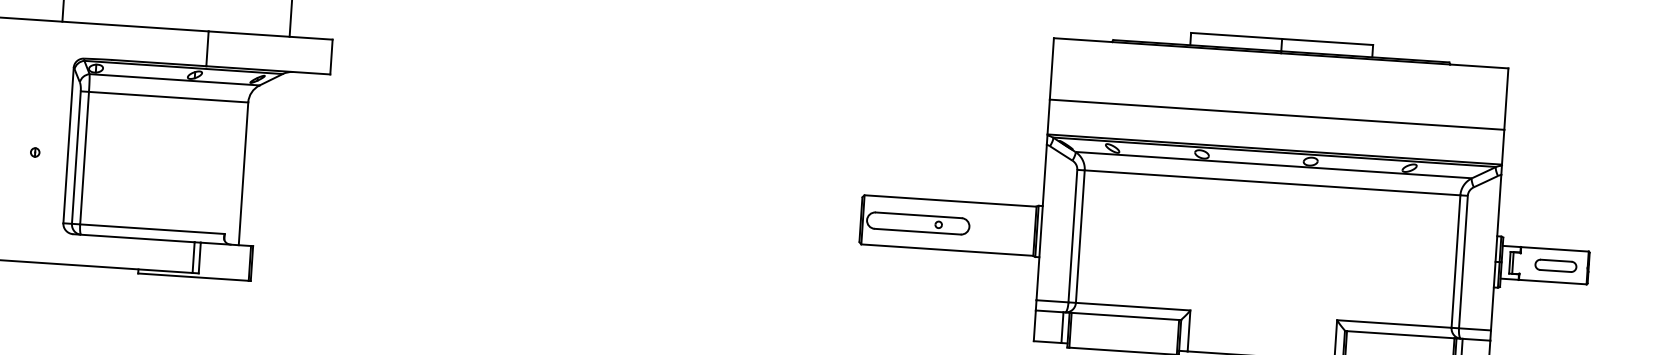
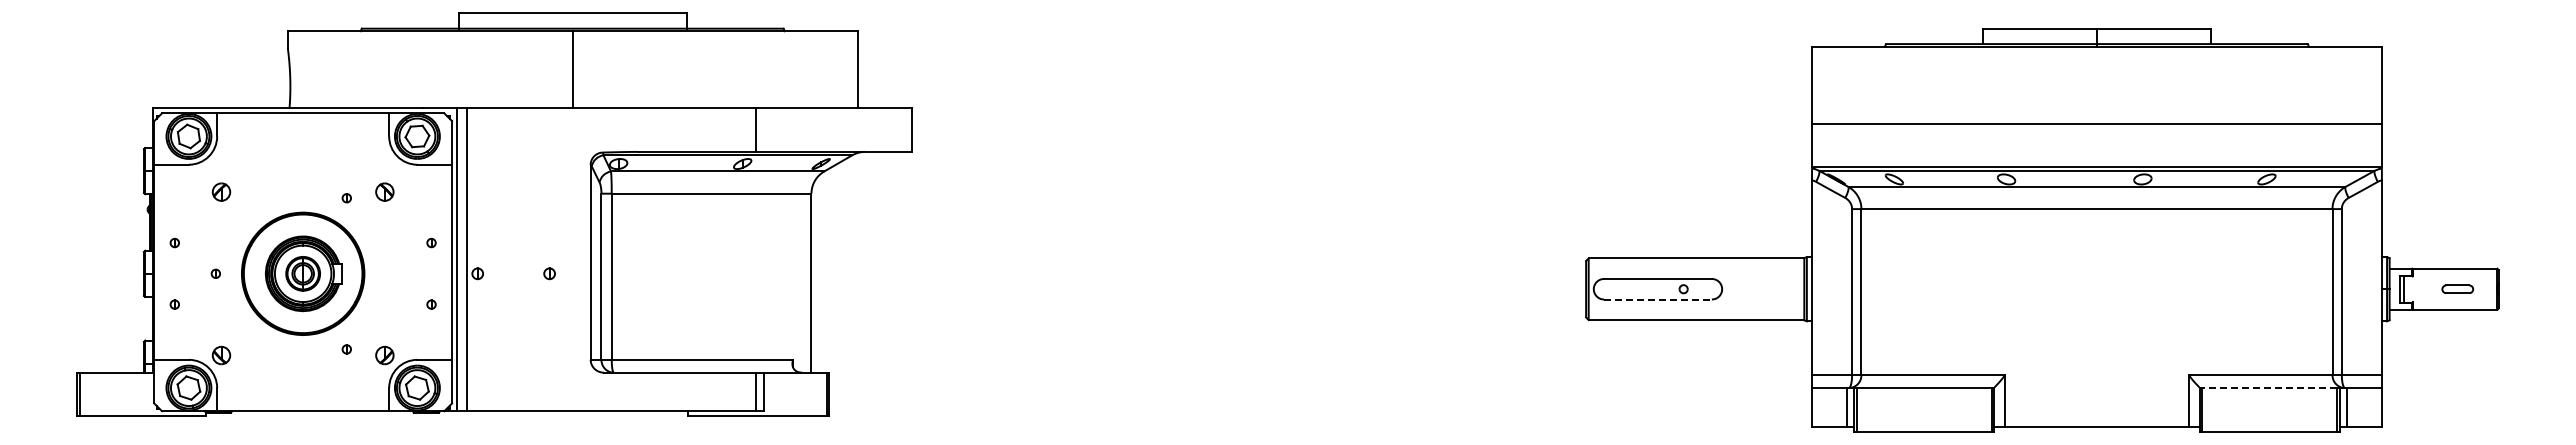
line: (917, 231) -> (1657, 299), solid -> dashed
part: (1555, 266) -> (2457, 289), size x0.6
line: (1400, 335) -> (2269, 388), solid -> dashed

